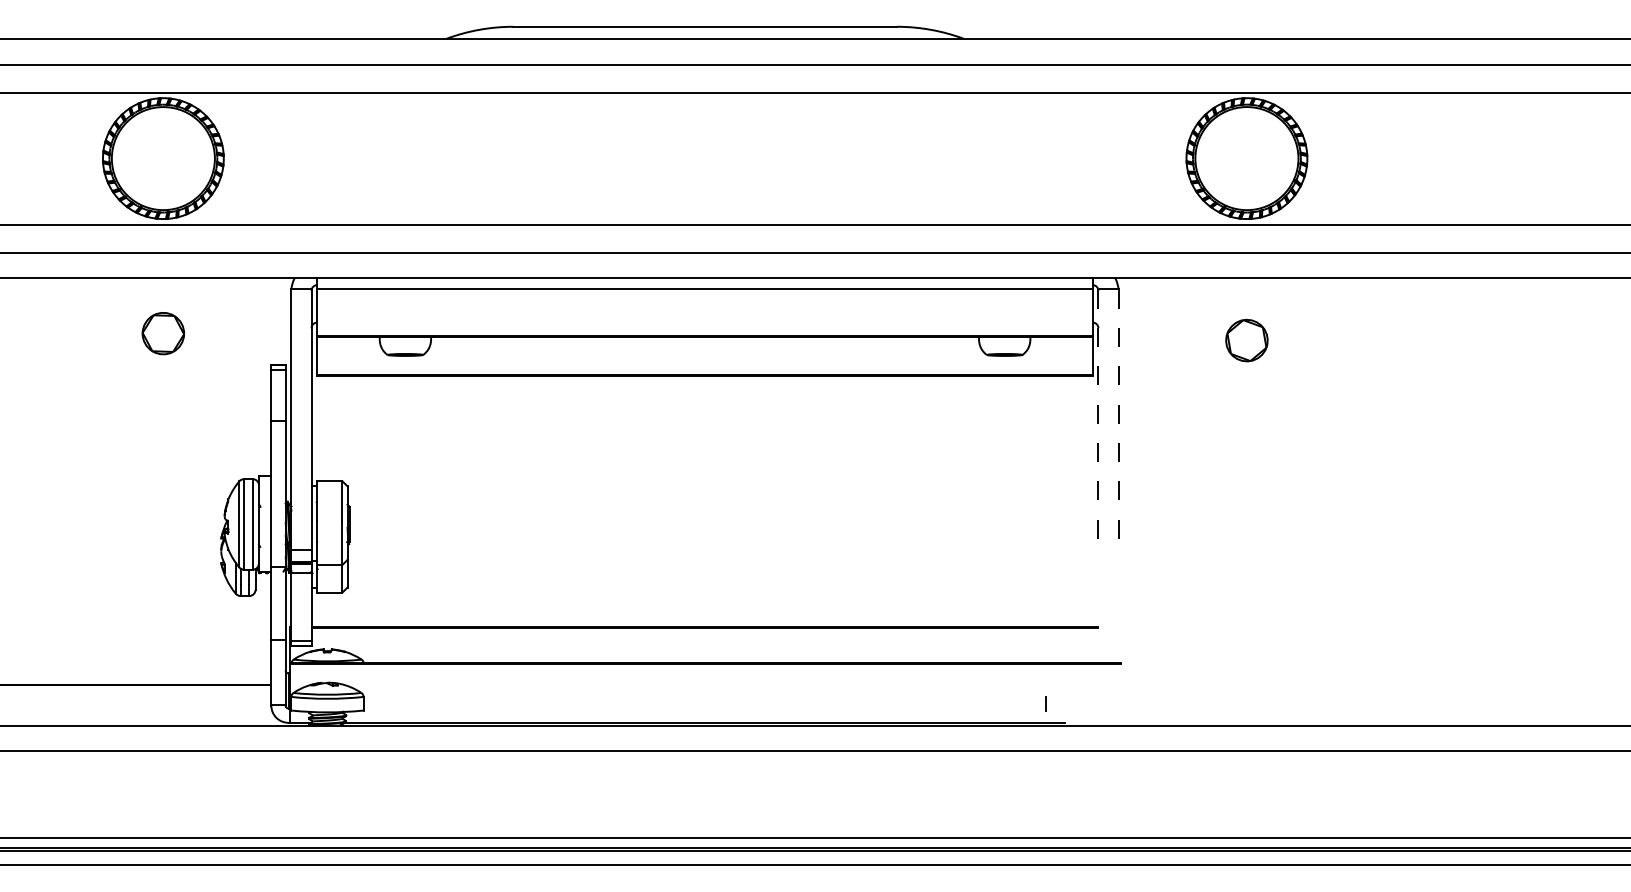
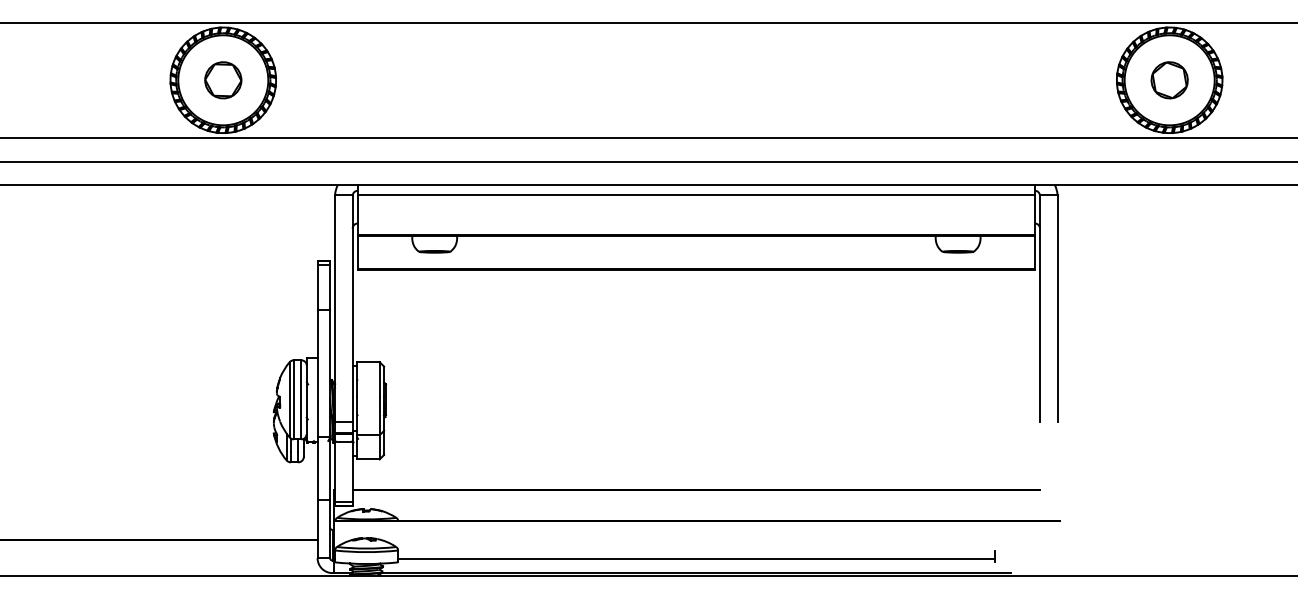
part: (162, 333) -> (222, 80), moved
part: (1246, 340) -> (1169, 80), moved
line: (1098, 420) -> (1040, 309), dashed -> solid
line: (1118, 420) -> (1057, 309), dashed -> solid
line: (704, 706) -> (695, 558), added

